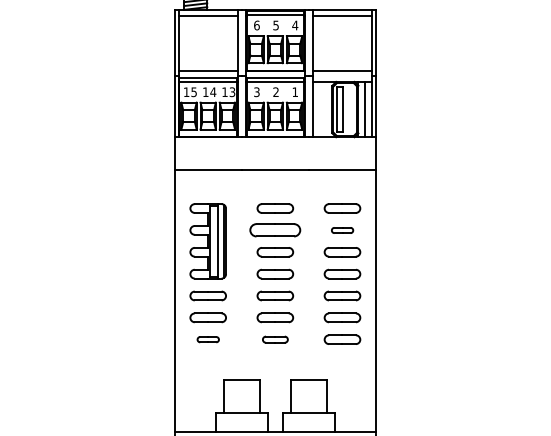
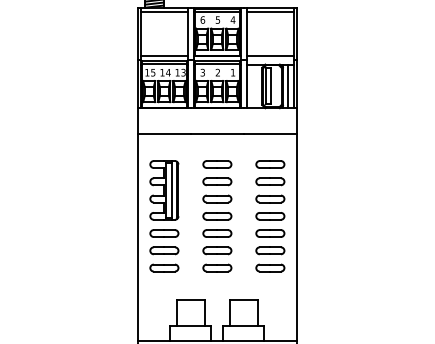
part: (275, 230) -> (217, 181), size x0.71
part: (342, 230) -> (270, 181), size x1.67
part: (208, 338) -> (164, 267), size x1.67
part: (275, 338) -> (217, 267), size x1.43

